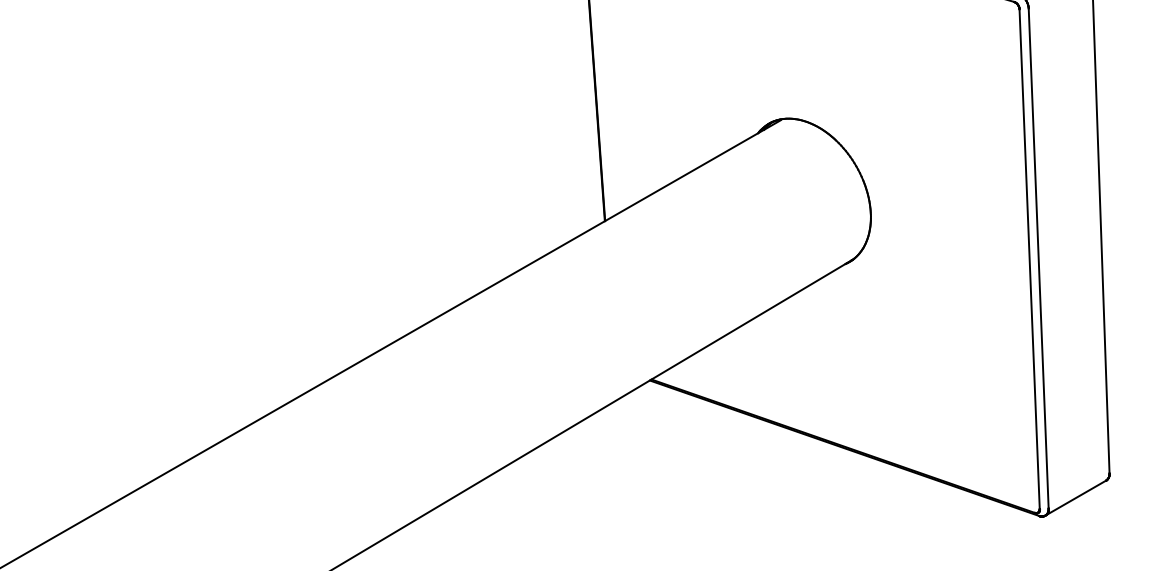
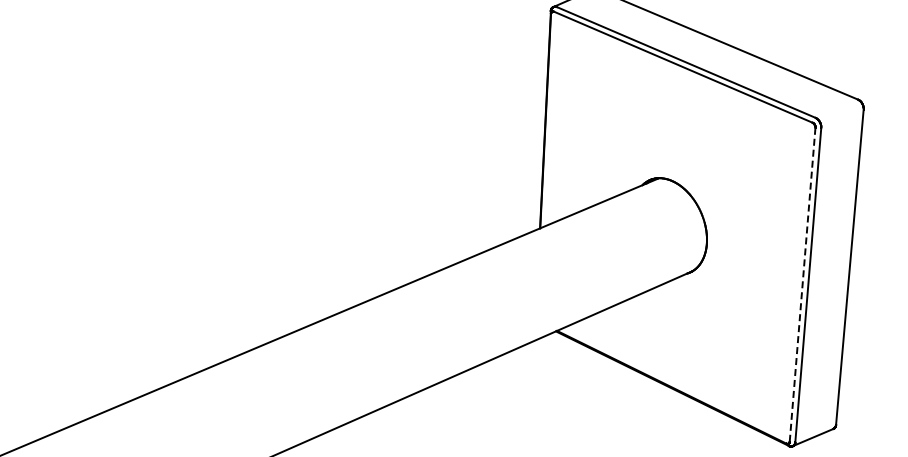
line: (1029, 260) -> (802, 285), solid -> dashed

